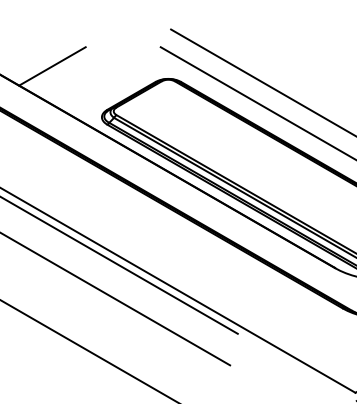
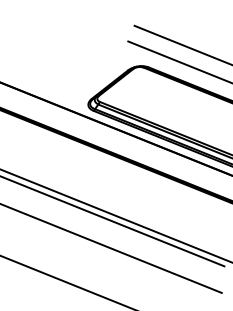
line: (52, 66) -> (42, 69), removed

